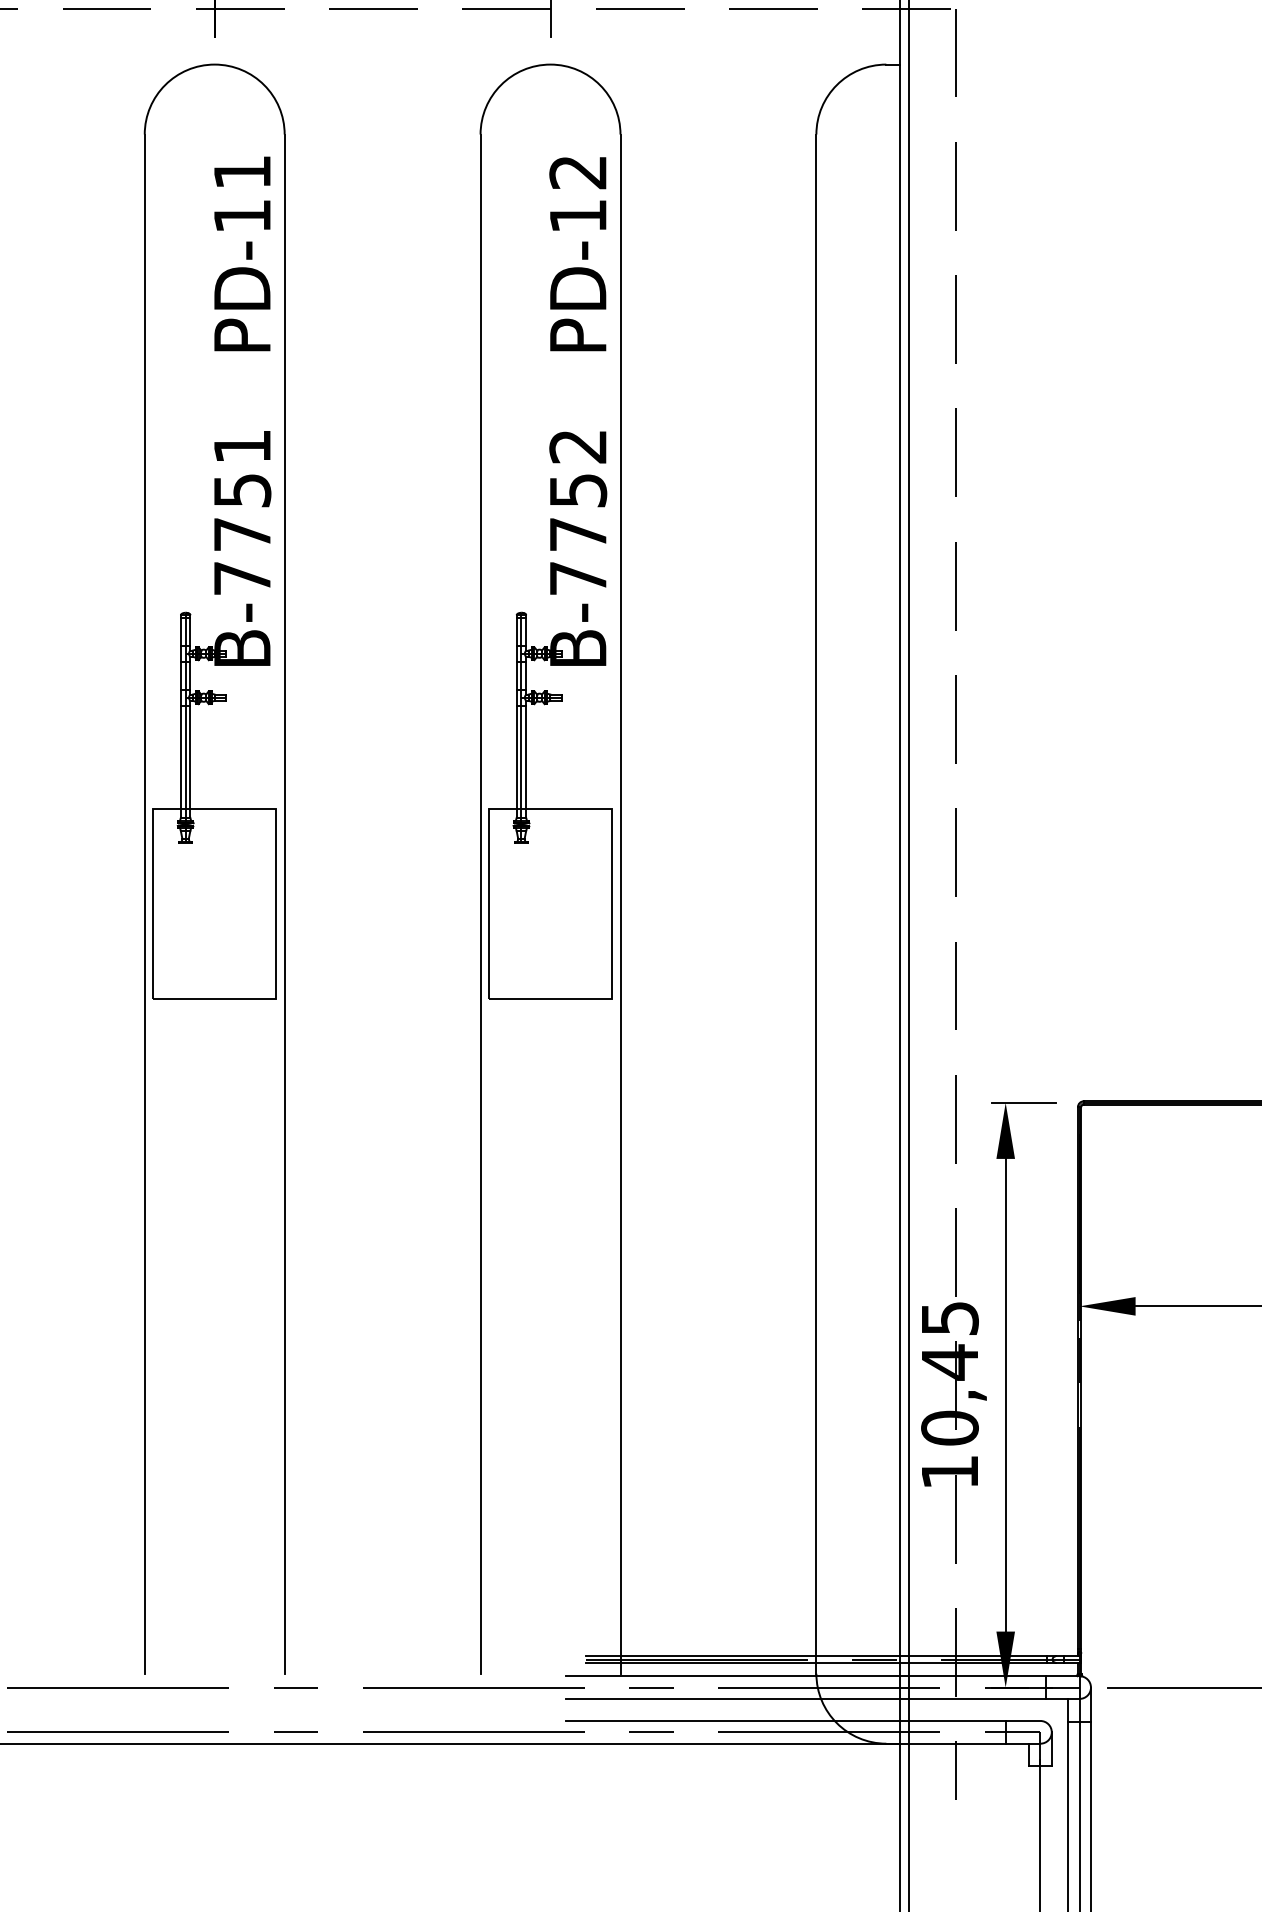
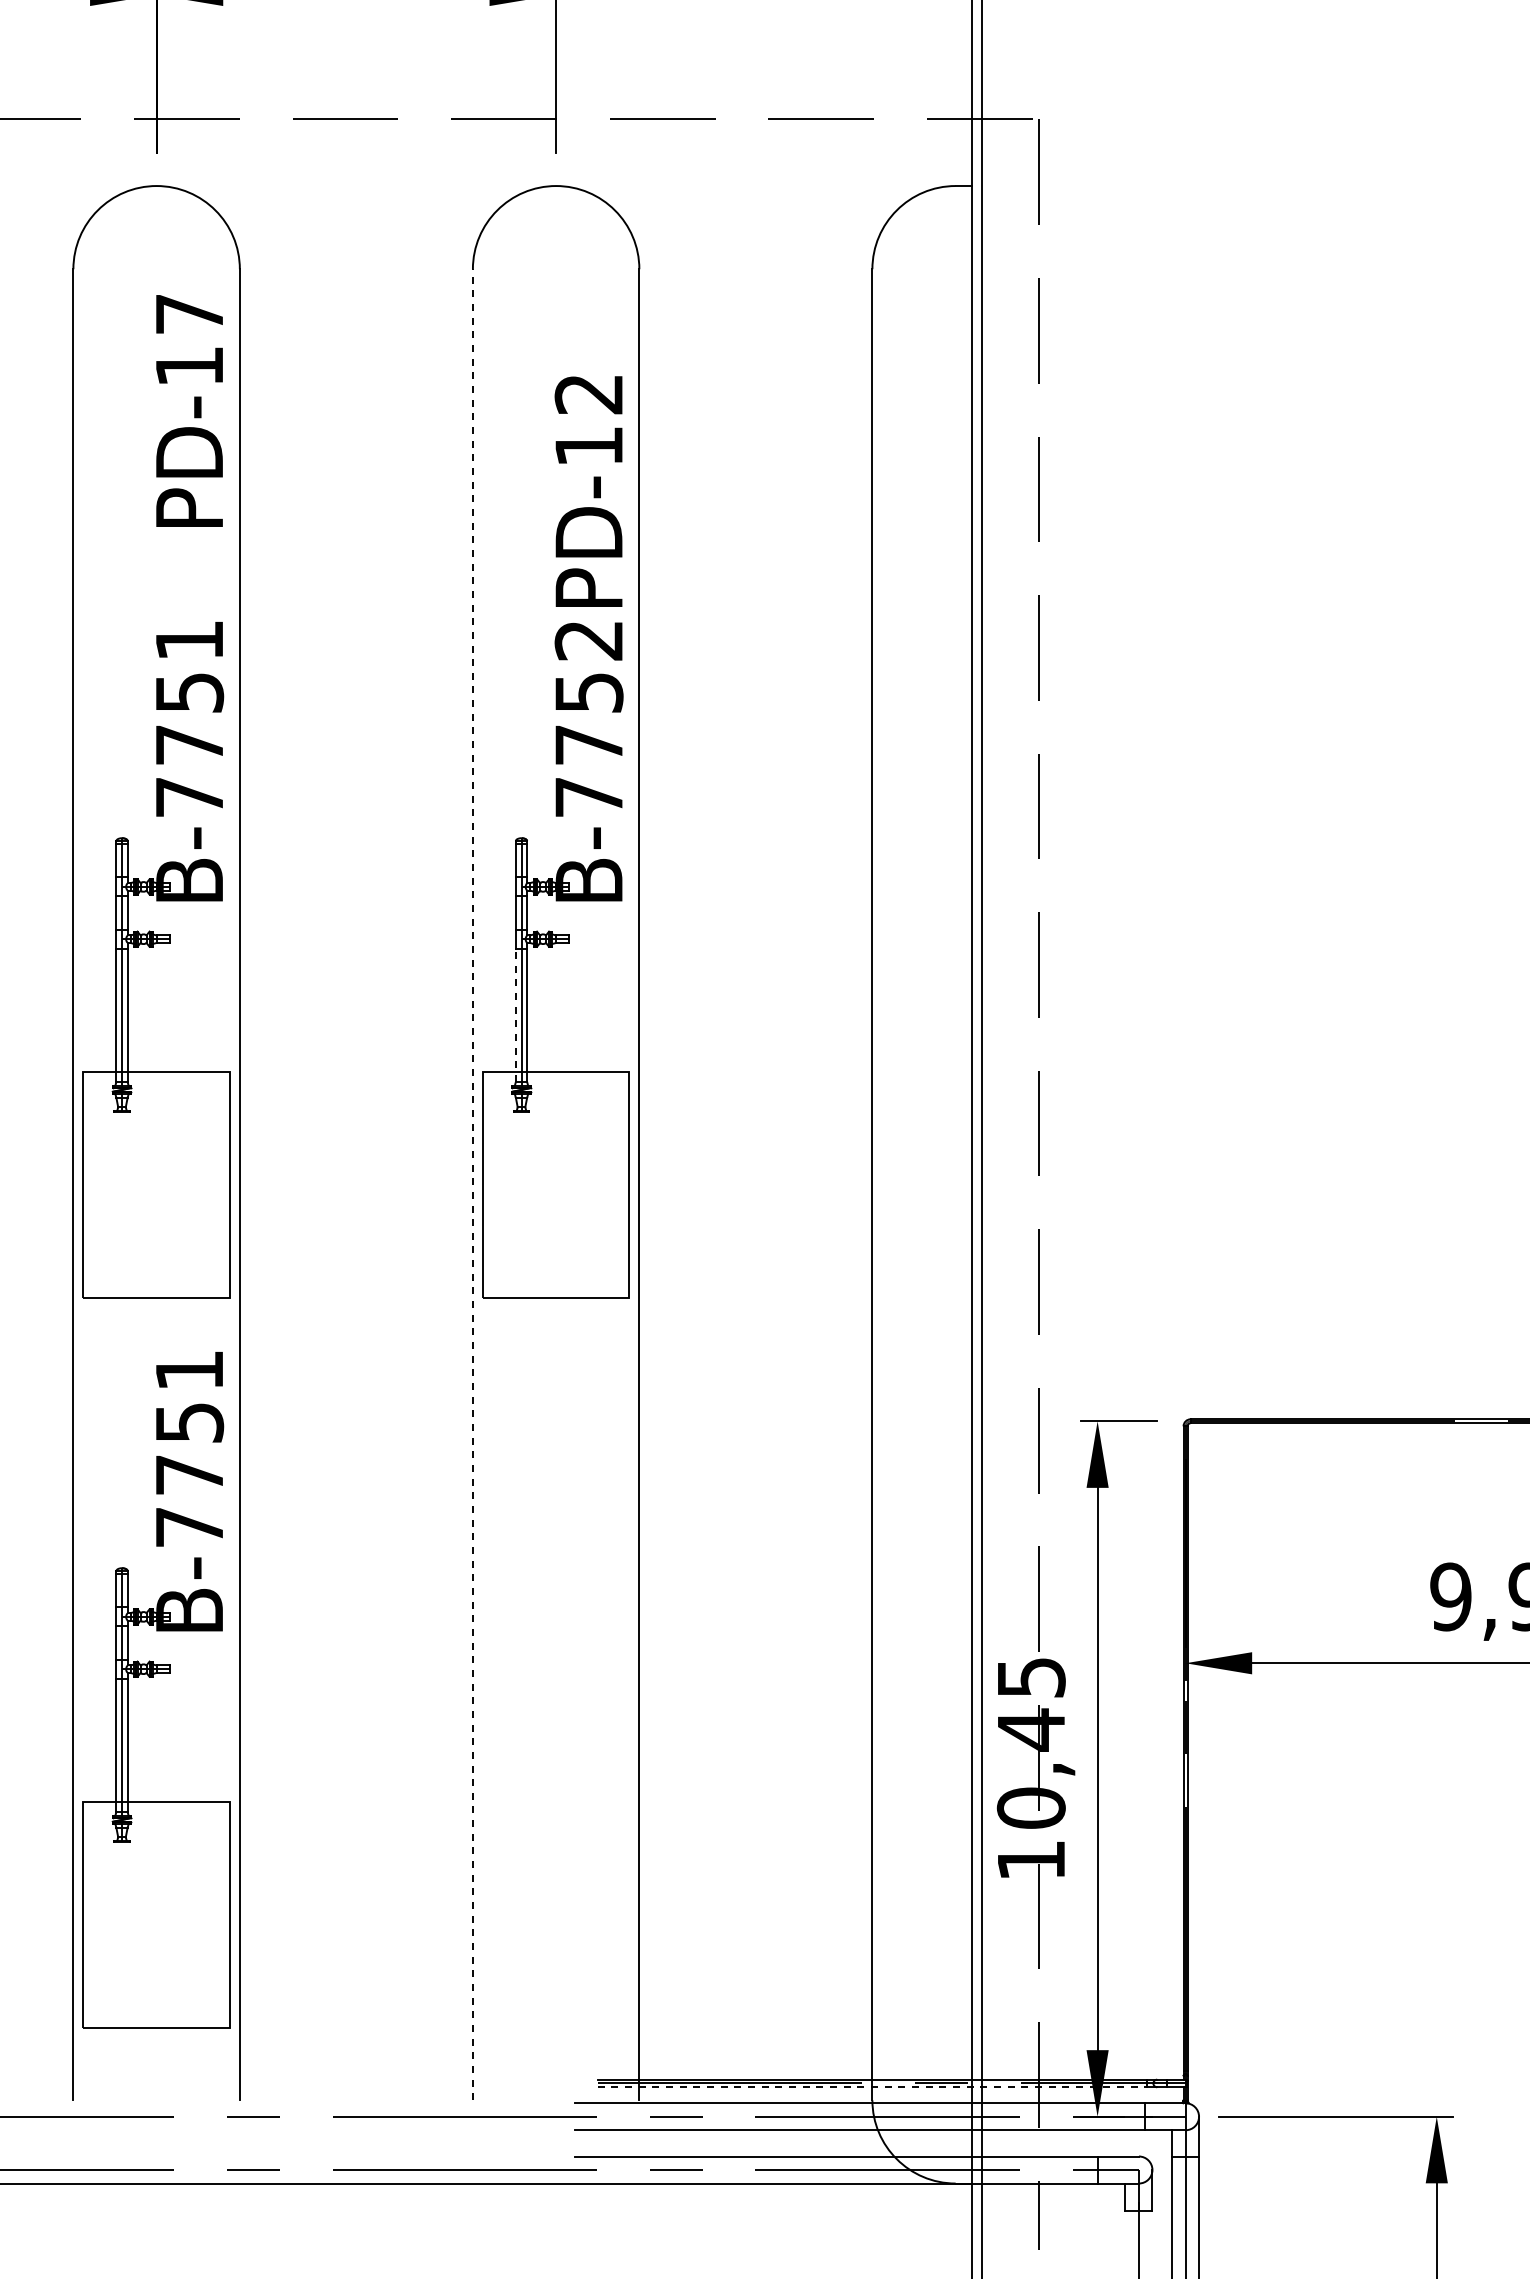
text: (242, 172) -> (189, 314), PD-11 -> PD-17
text: (577, 254) -> (588, 491), moved
line: (516, 761) -> (515, 1015), solid -> dashed
line: (480, 903) -> (472, 1184), solid -> dashed
part: (212, 1318) -> (153, 1677), added
line: (816, 1662) -> (872, 2087), solid -> dashed

